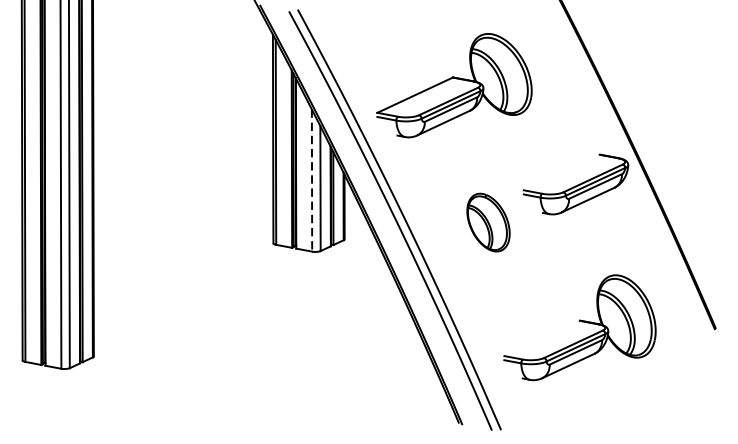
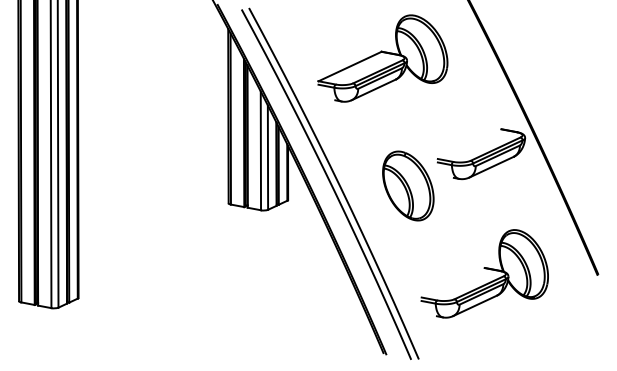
part: (453, 85) -> (382, 58), moved
line: (311, 181) -> (260, 151), dashed -> solid
part: (488, 222) -> (408, 185), size x1.43

